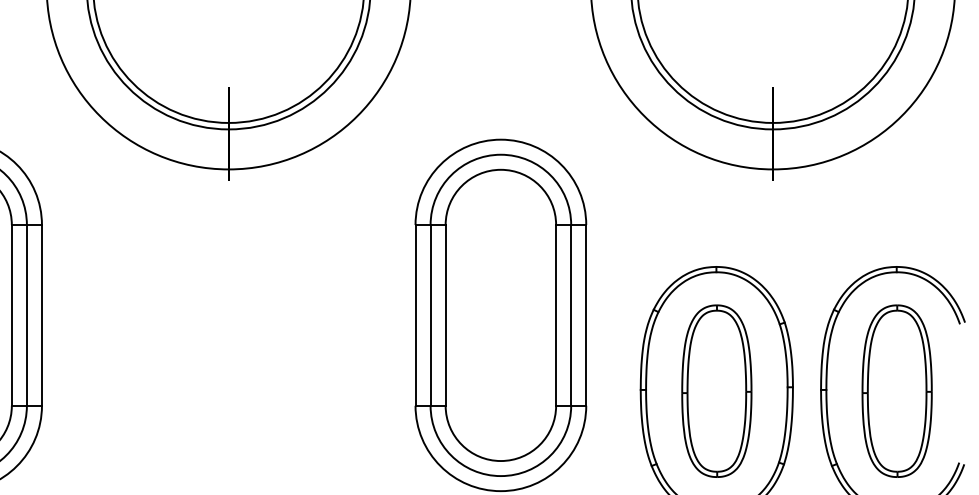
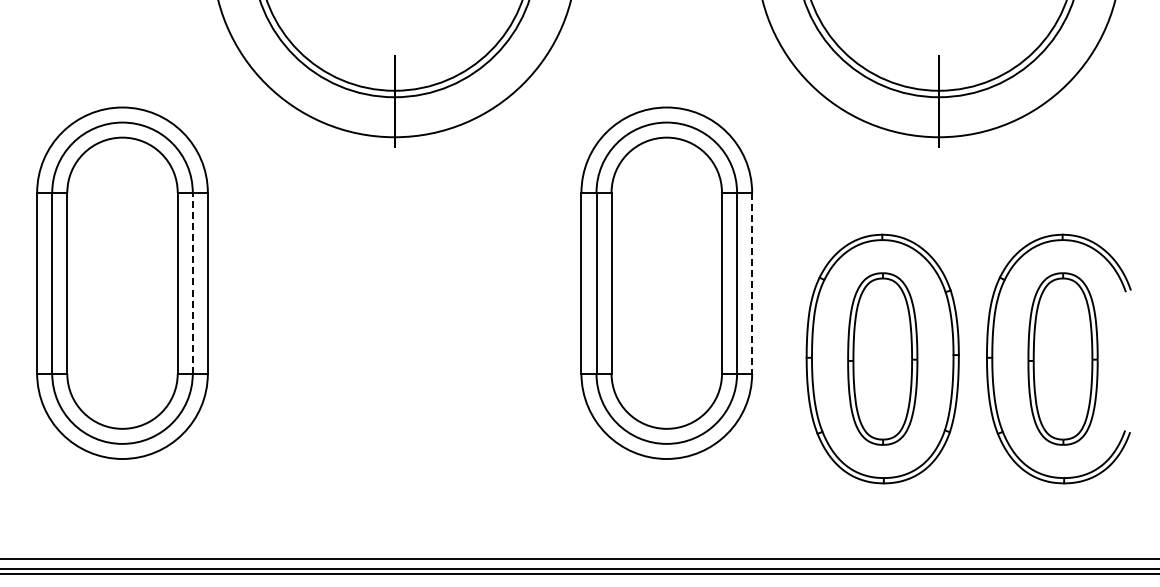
line: (26, 314) -> (192, 282), solid -> dashed
line: (586, 315) -> (752, 283), solid -> dashed

